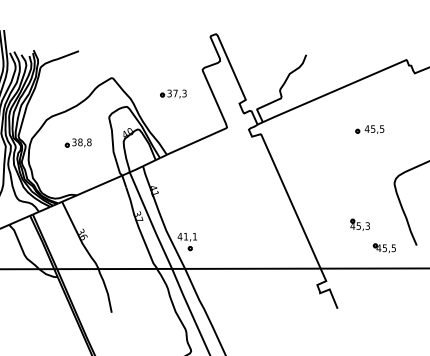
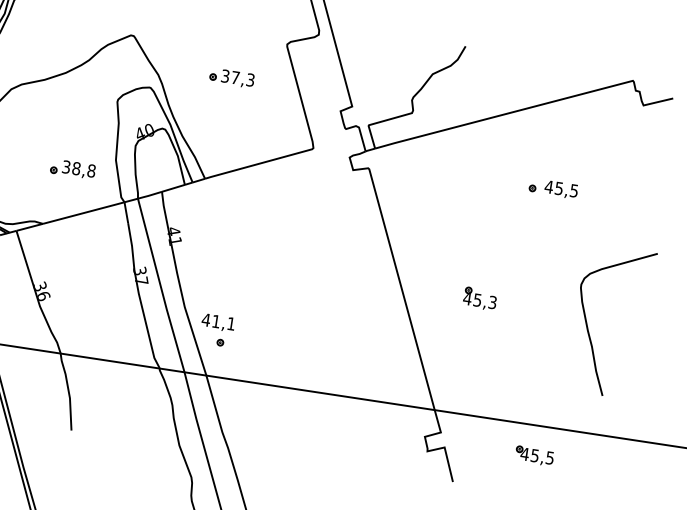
part: (77, 142) -> (71, 168), moved
part: (359, 224) -> (479, 297), moved
part: (383, 247) -> (532, 454), moved

